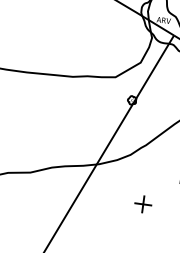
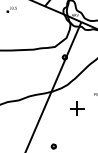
part: (143, 204) -> (77, 108), size x1.67

